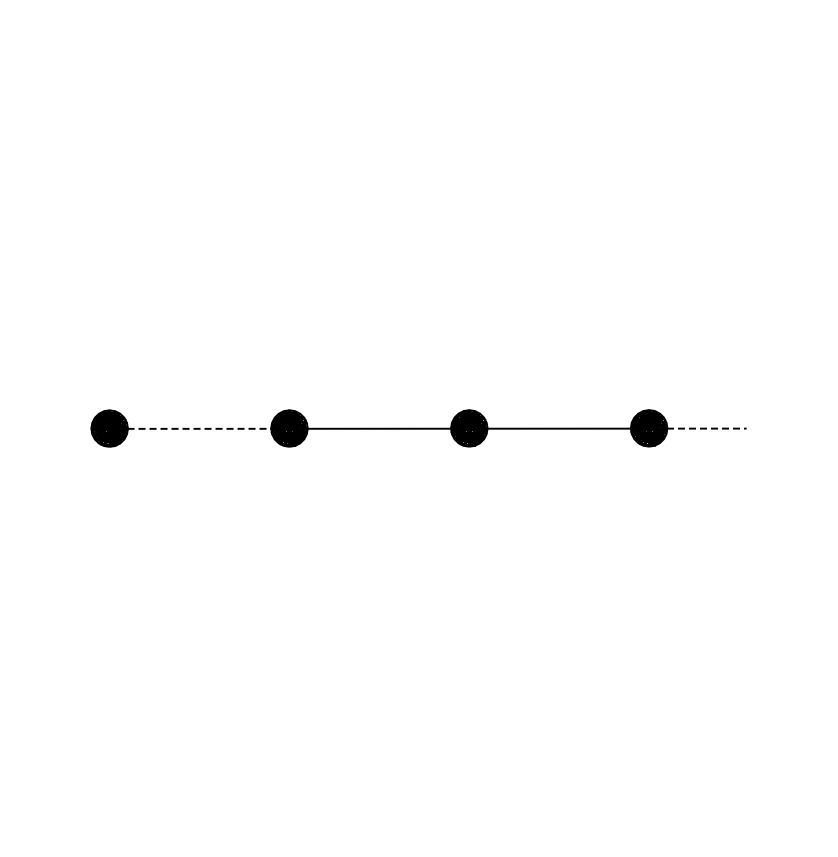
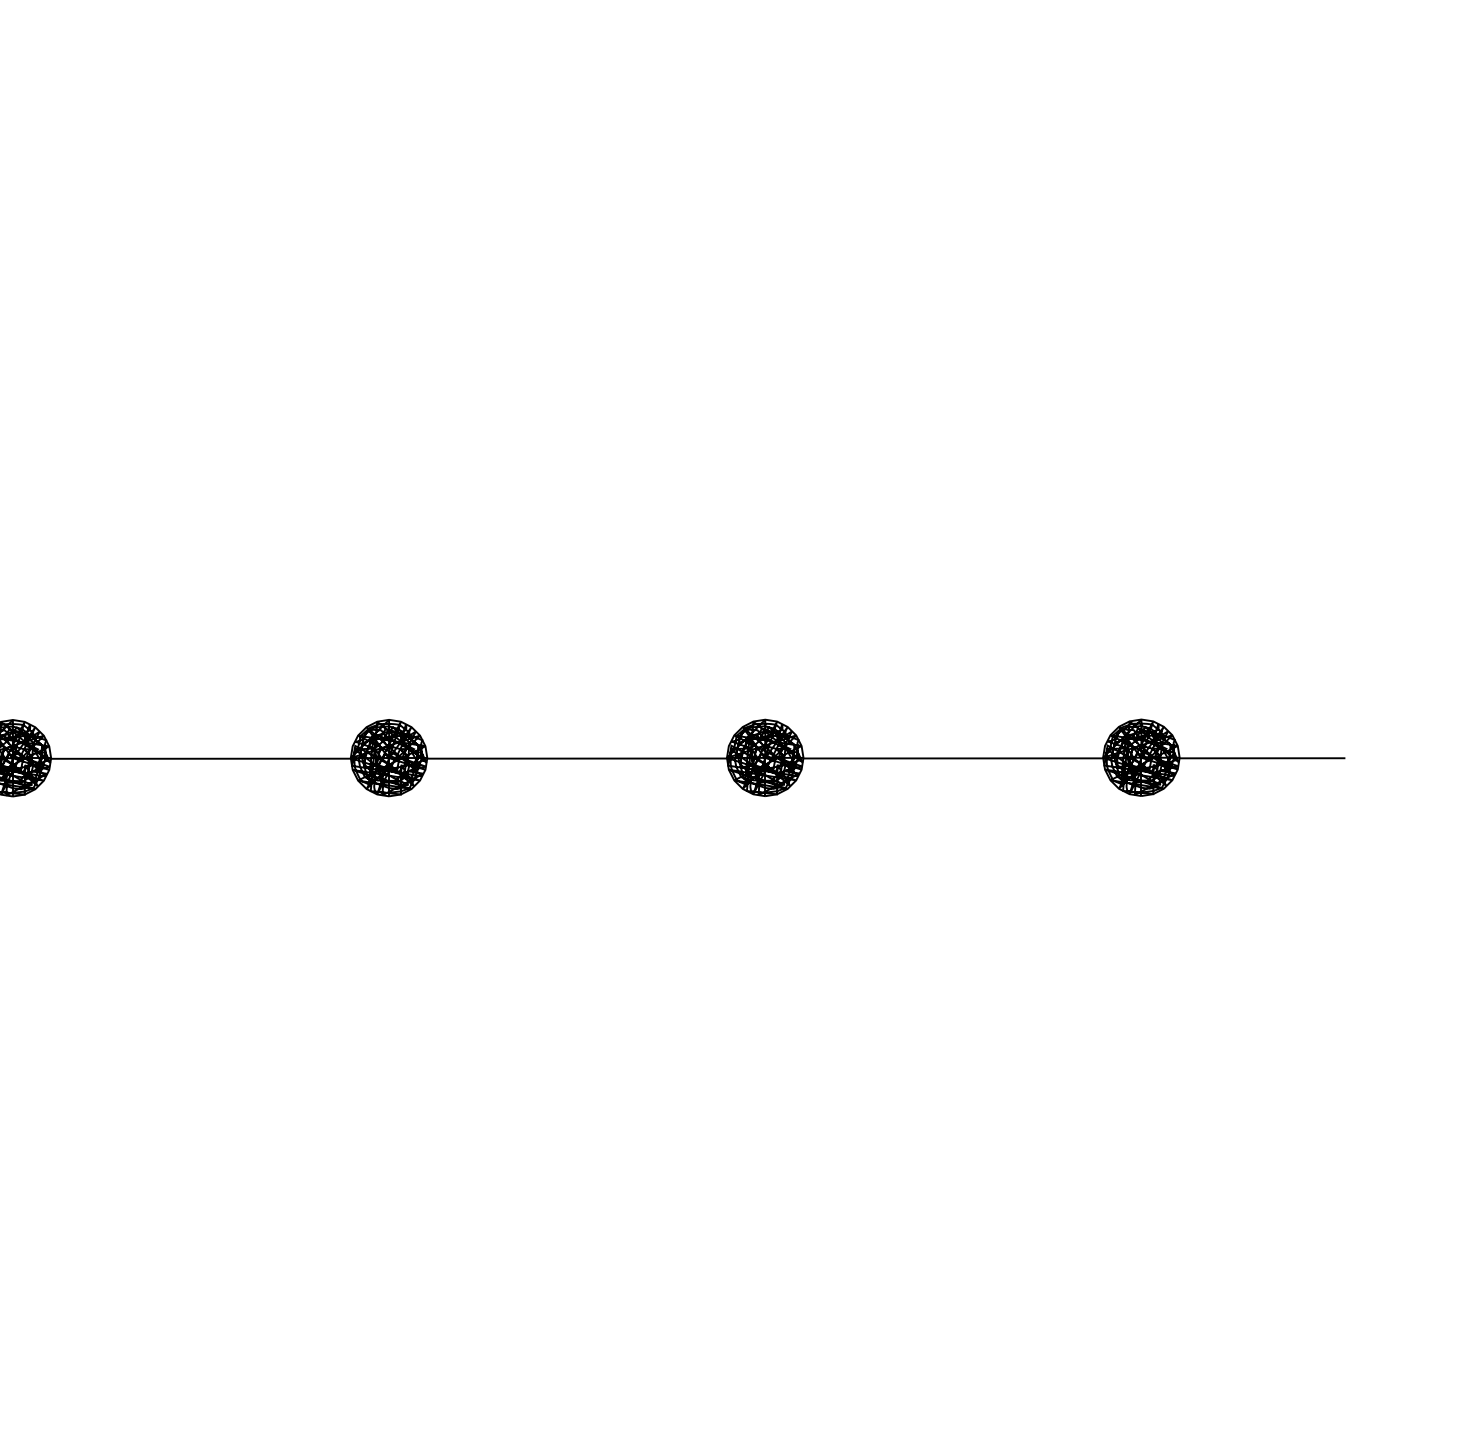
line: (199, 428) -> (200, 758), dashed -> solid
line: (706, 428) -> (1261, 758), dashed -> solid

